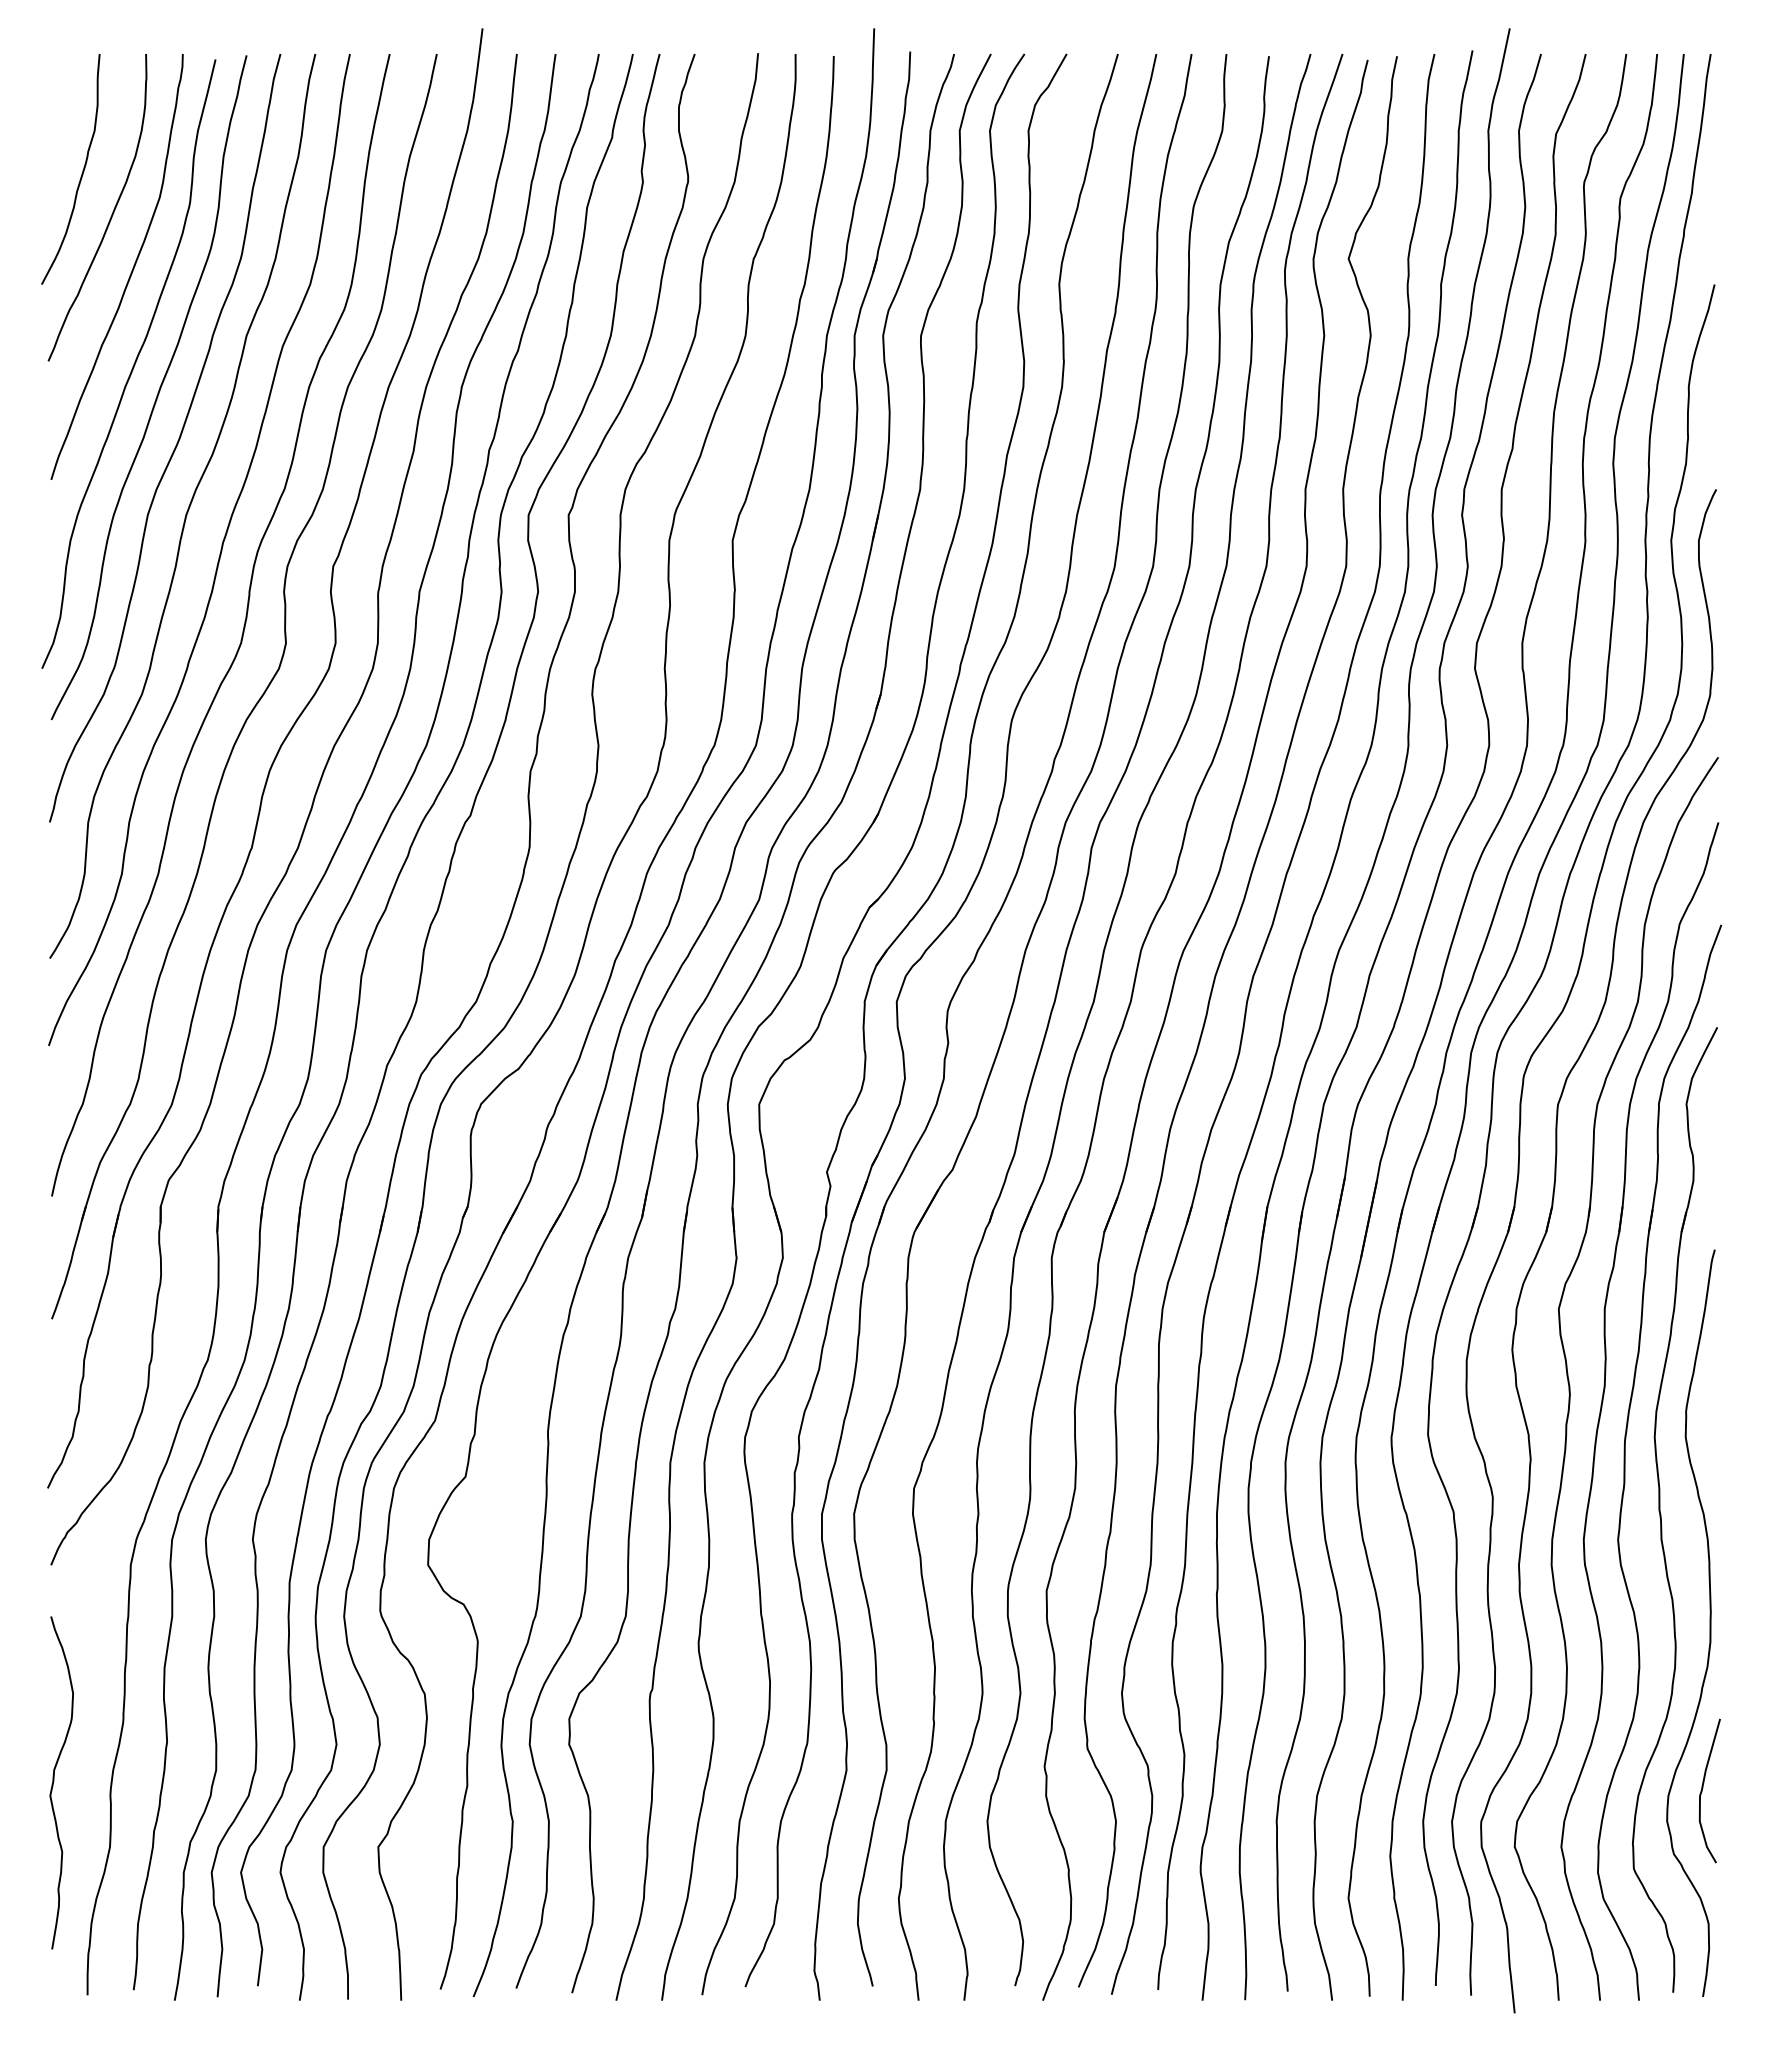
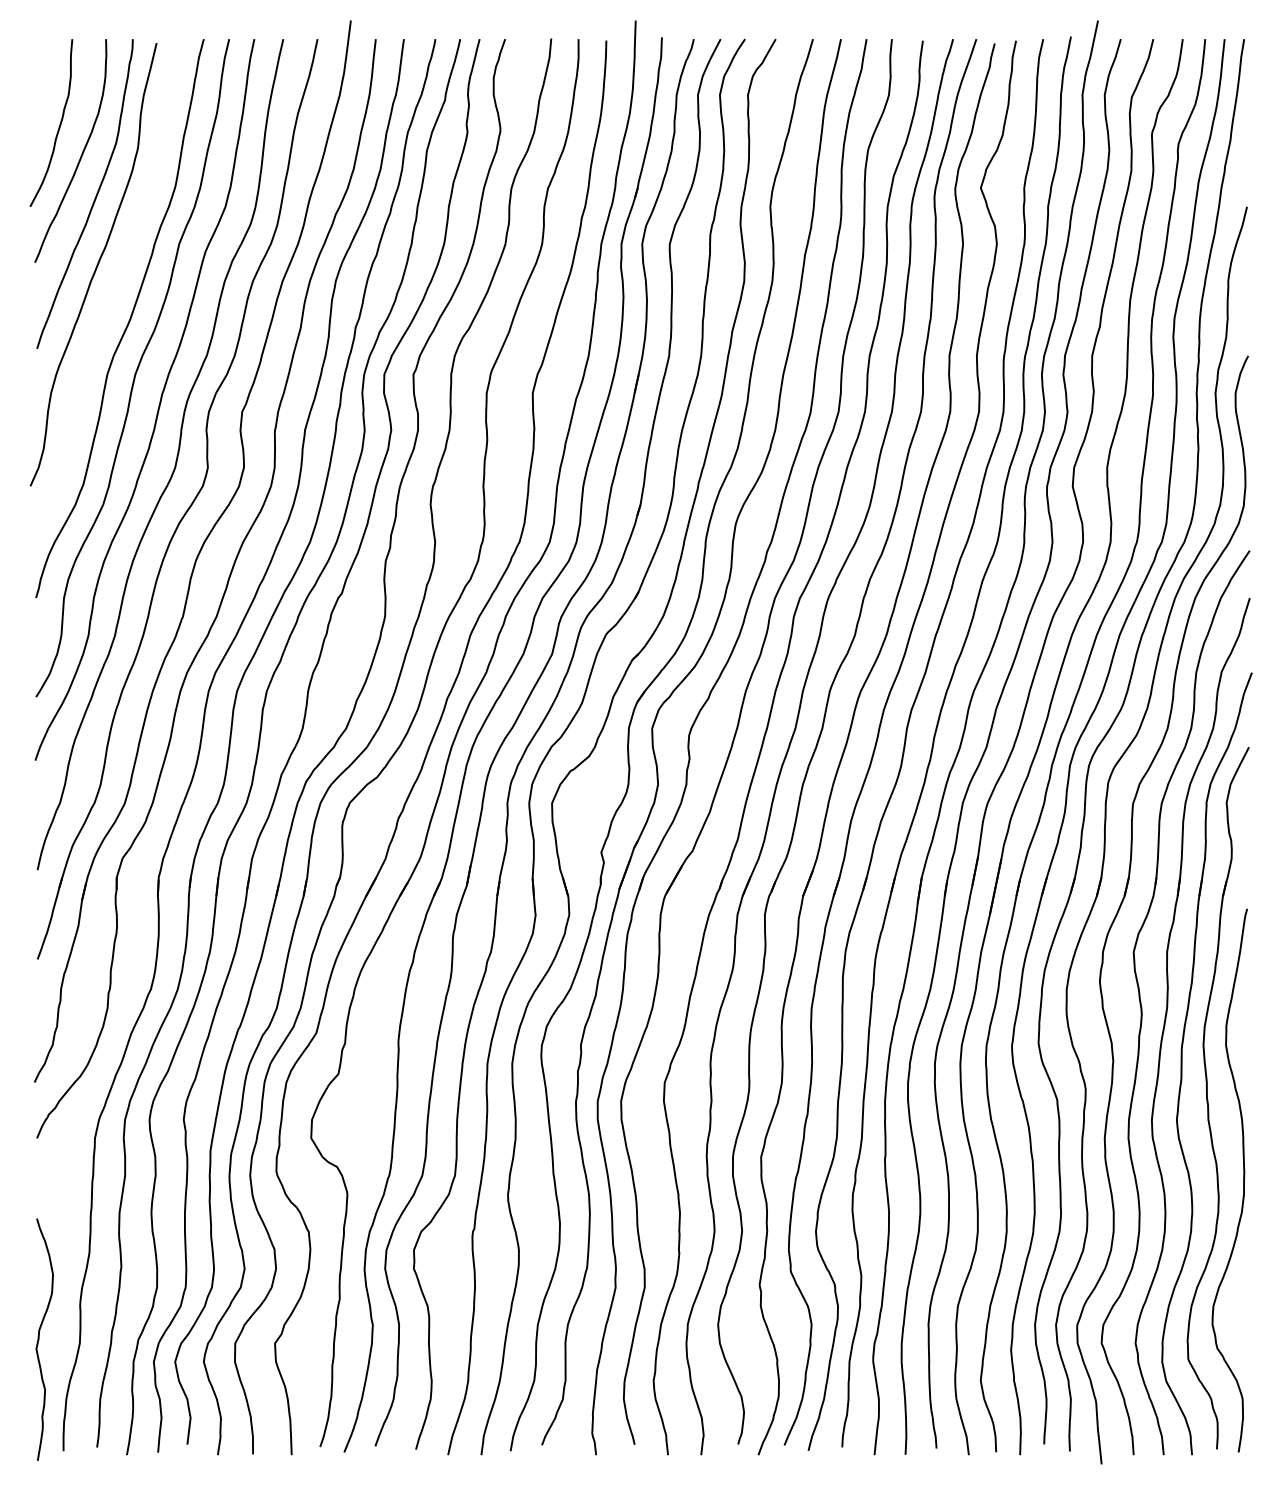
curve: (158, 389) -> (115, 283), removed
curve: (54, 1781) -> (39, 1338), moved
curve: (1703, 1788) -> (1238, 1300), removed

